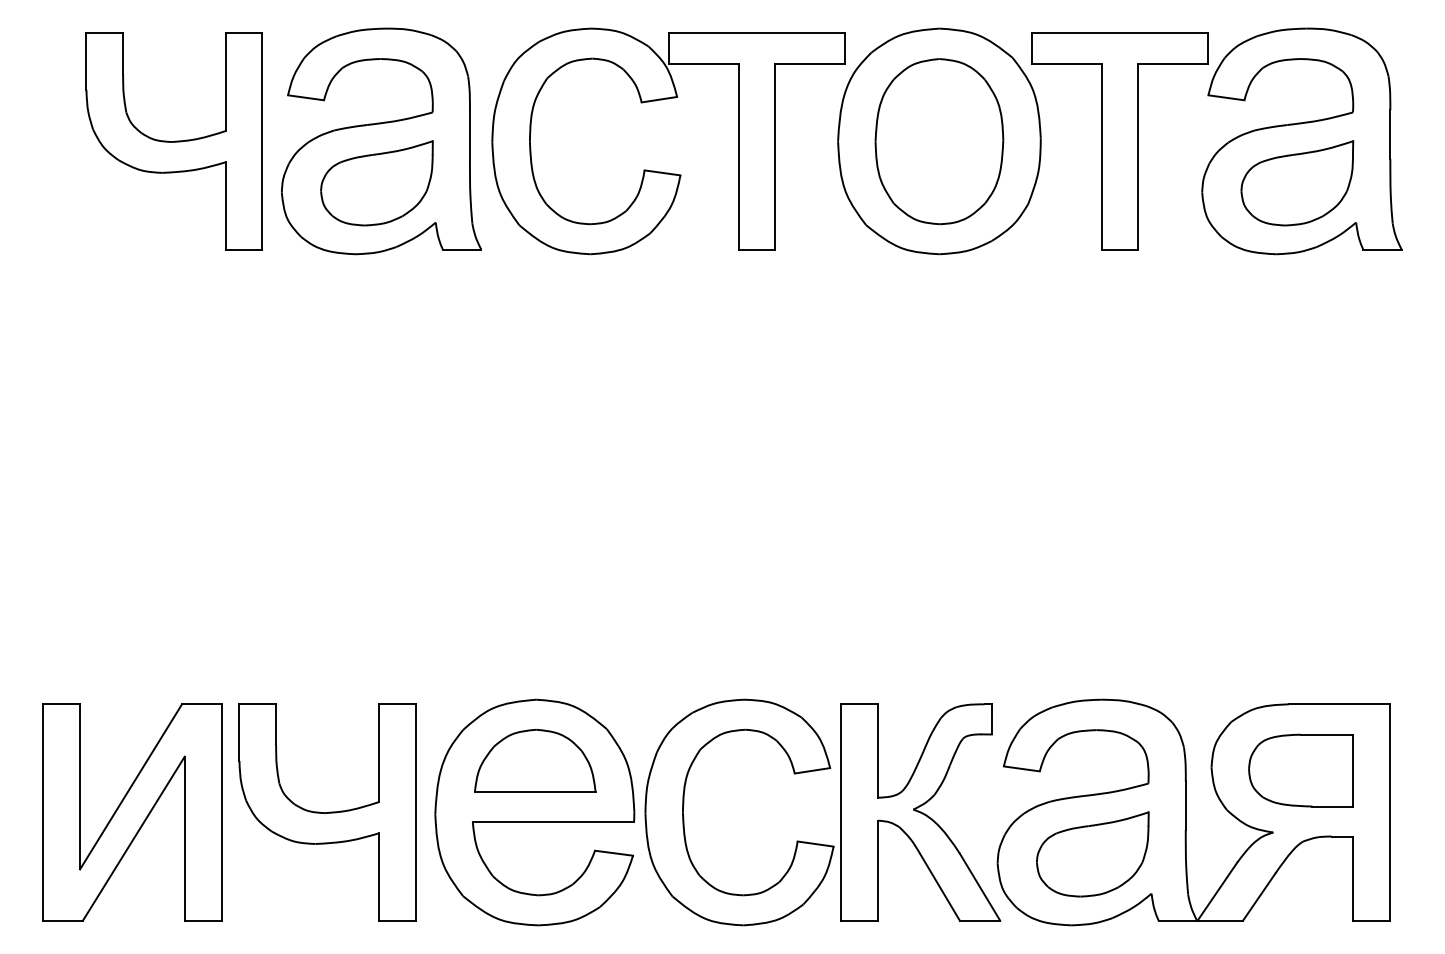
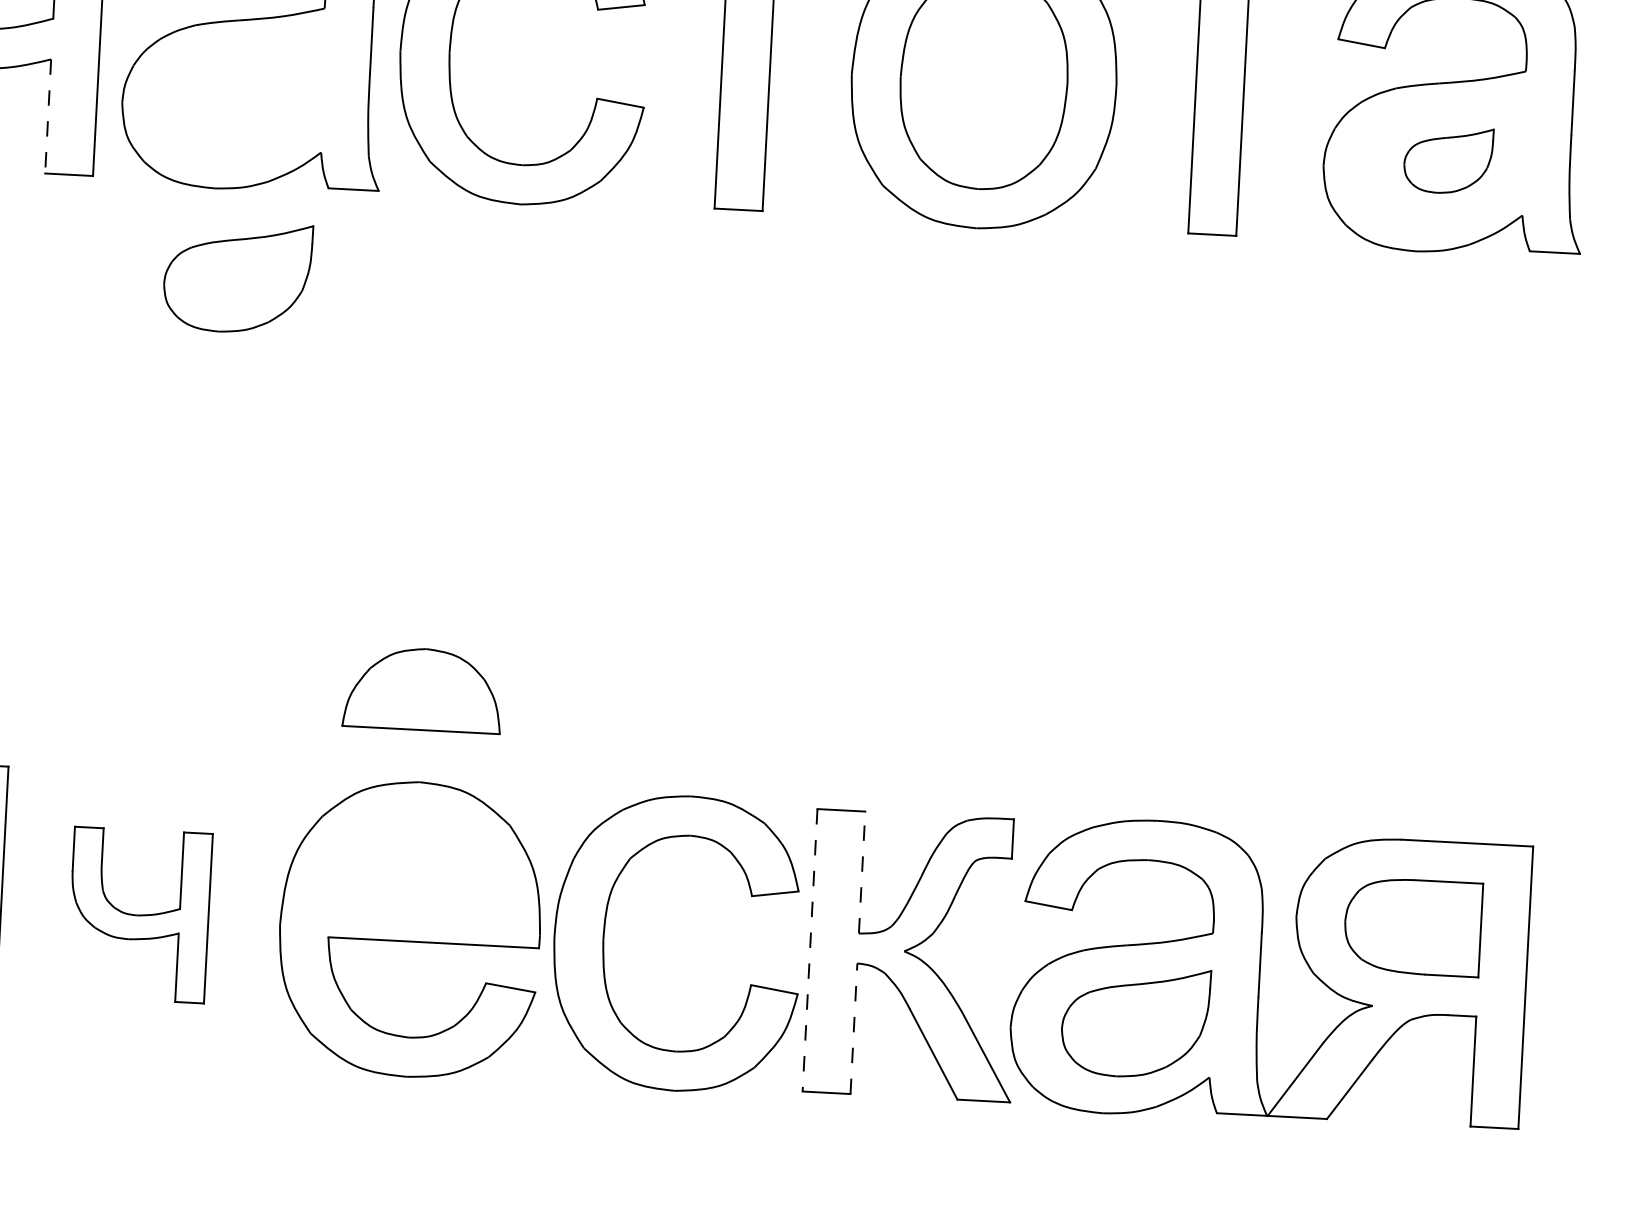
part: (376, 183) -> (237, 277), moved
part: (1297, 183) -> (1448, 160), size x0.6
line: (225, 205) -> (47, 115), solid -> dashed
line: (877, 751) -> (861, 873), solid -> dashed
part: (535, 760) -> (423, 689), moved
part: (327, 812) -> (139, 915), size x0.6
line: (841, 813) -> (810, 951), solid -> dashed
line: (877, 870) -> (853, 1028), solid -> dashed

